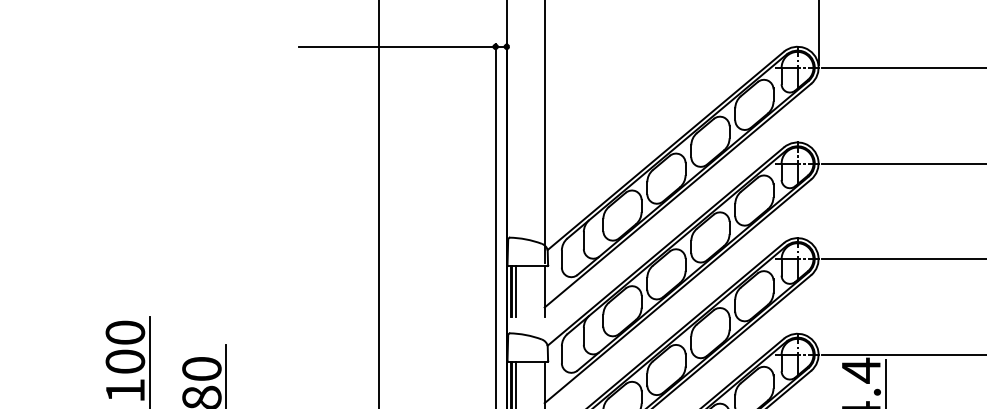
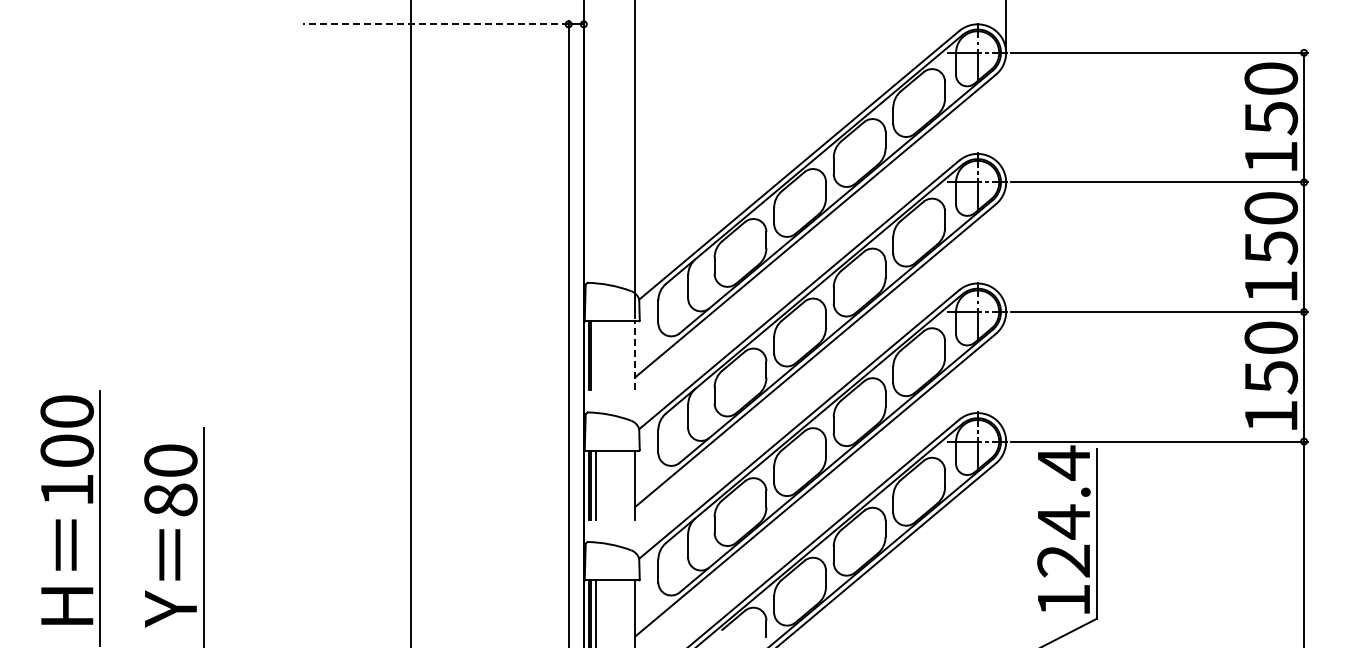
line: (397, 46) -> (435, 24), solid -> dashed
line: (516, 291) -> (596, 355), removed
line: (544, 291) -> (635, 355), solid -> dashed

